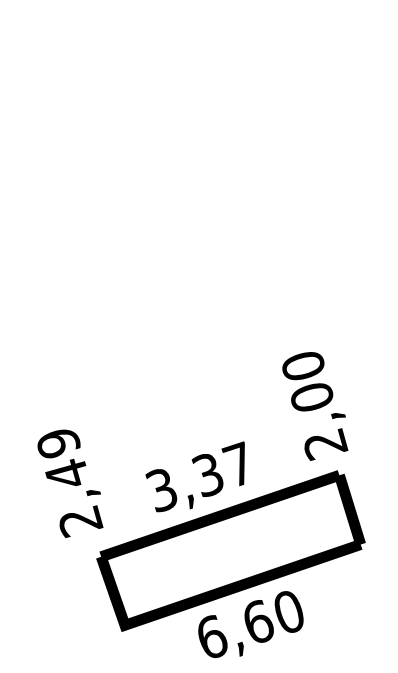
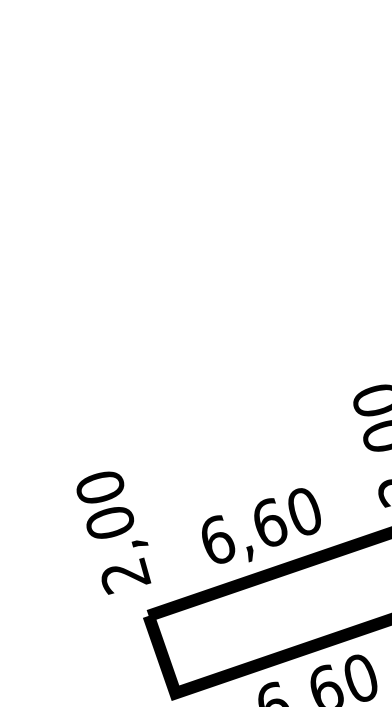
text: (62, 458) -> (104, 504), 2,49 -> 2,00
text: (199, 476) -> (259, 525), 3,37 -> 6,60

